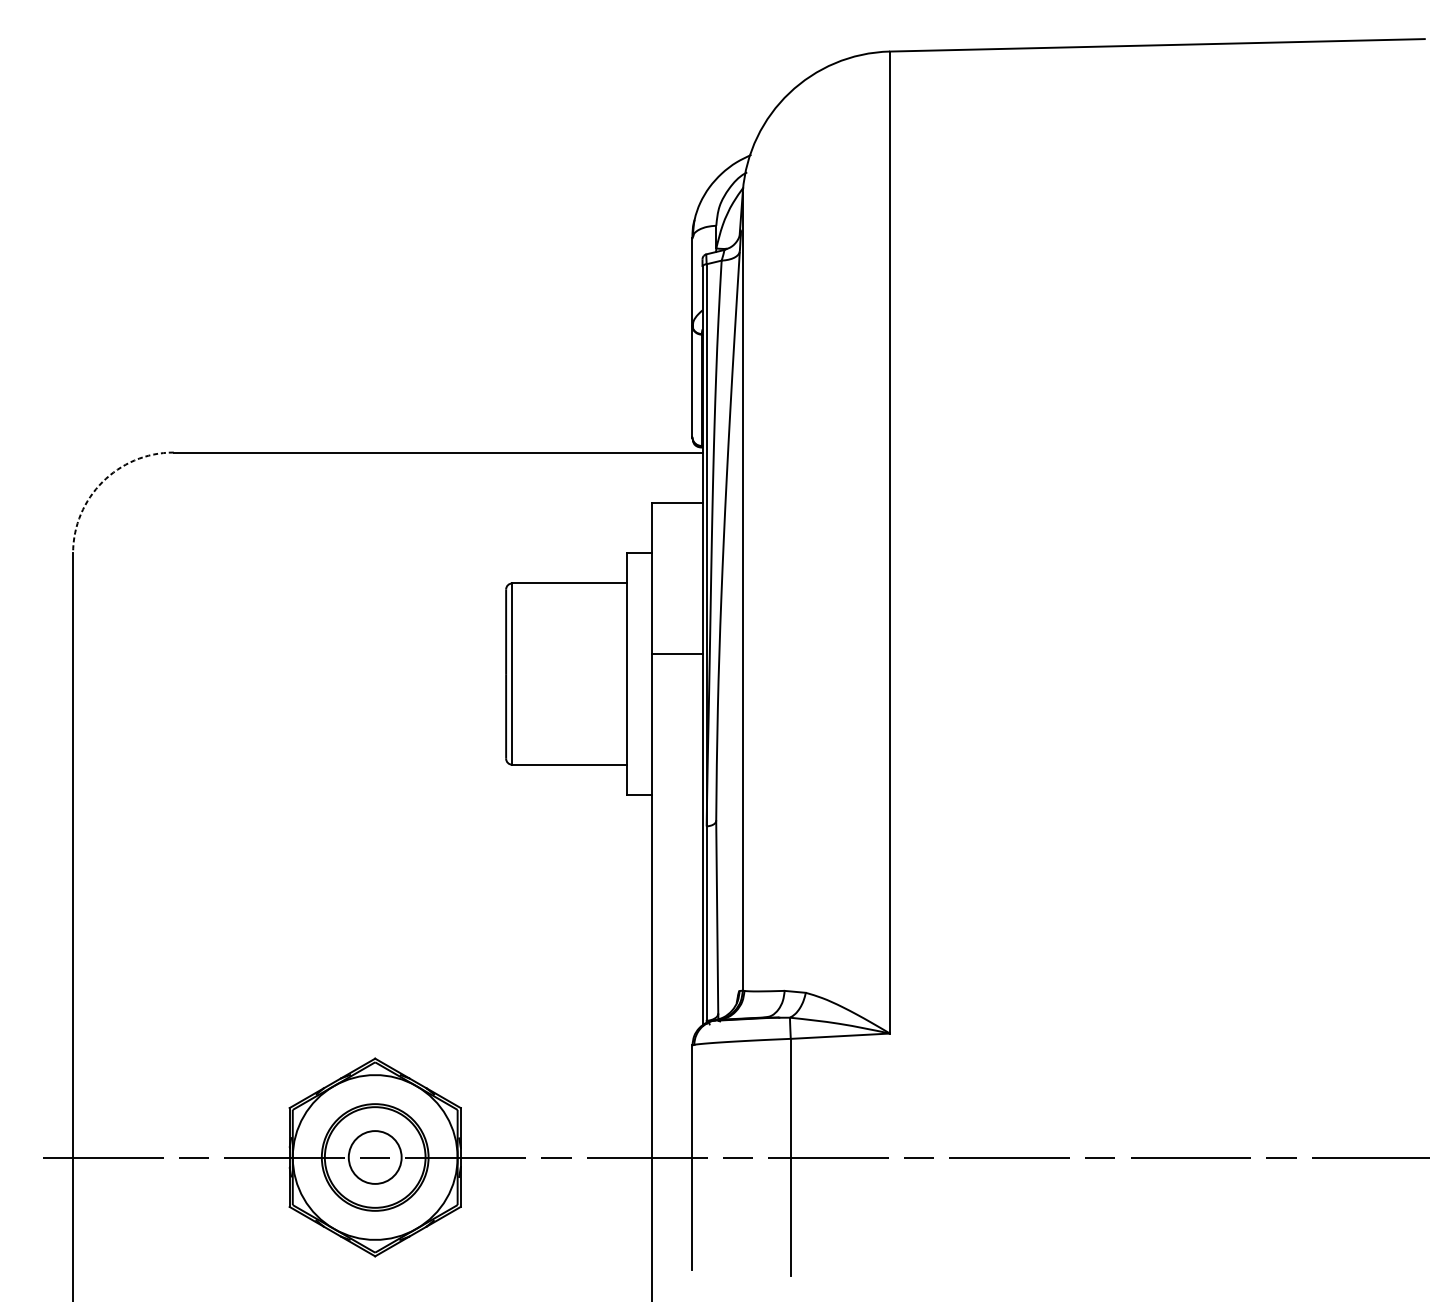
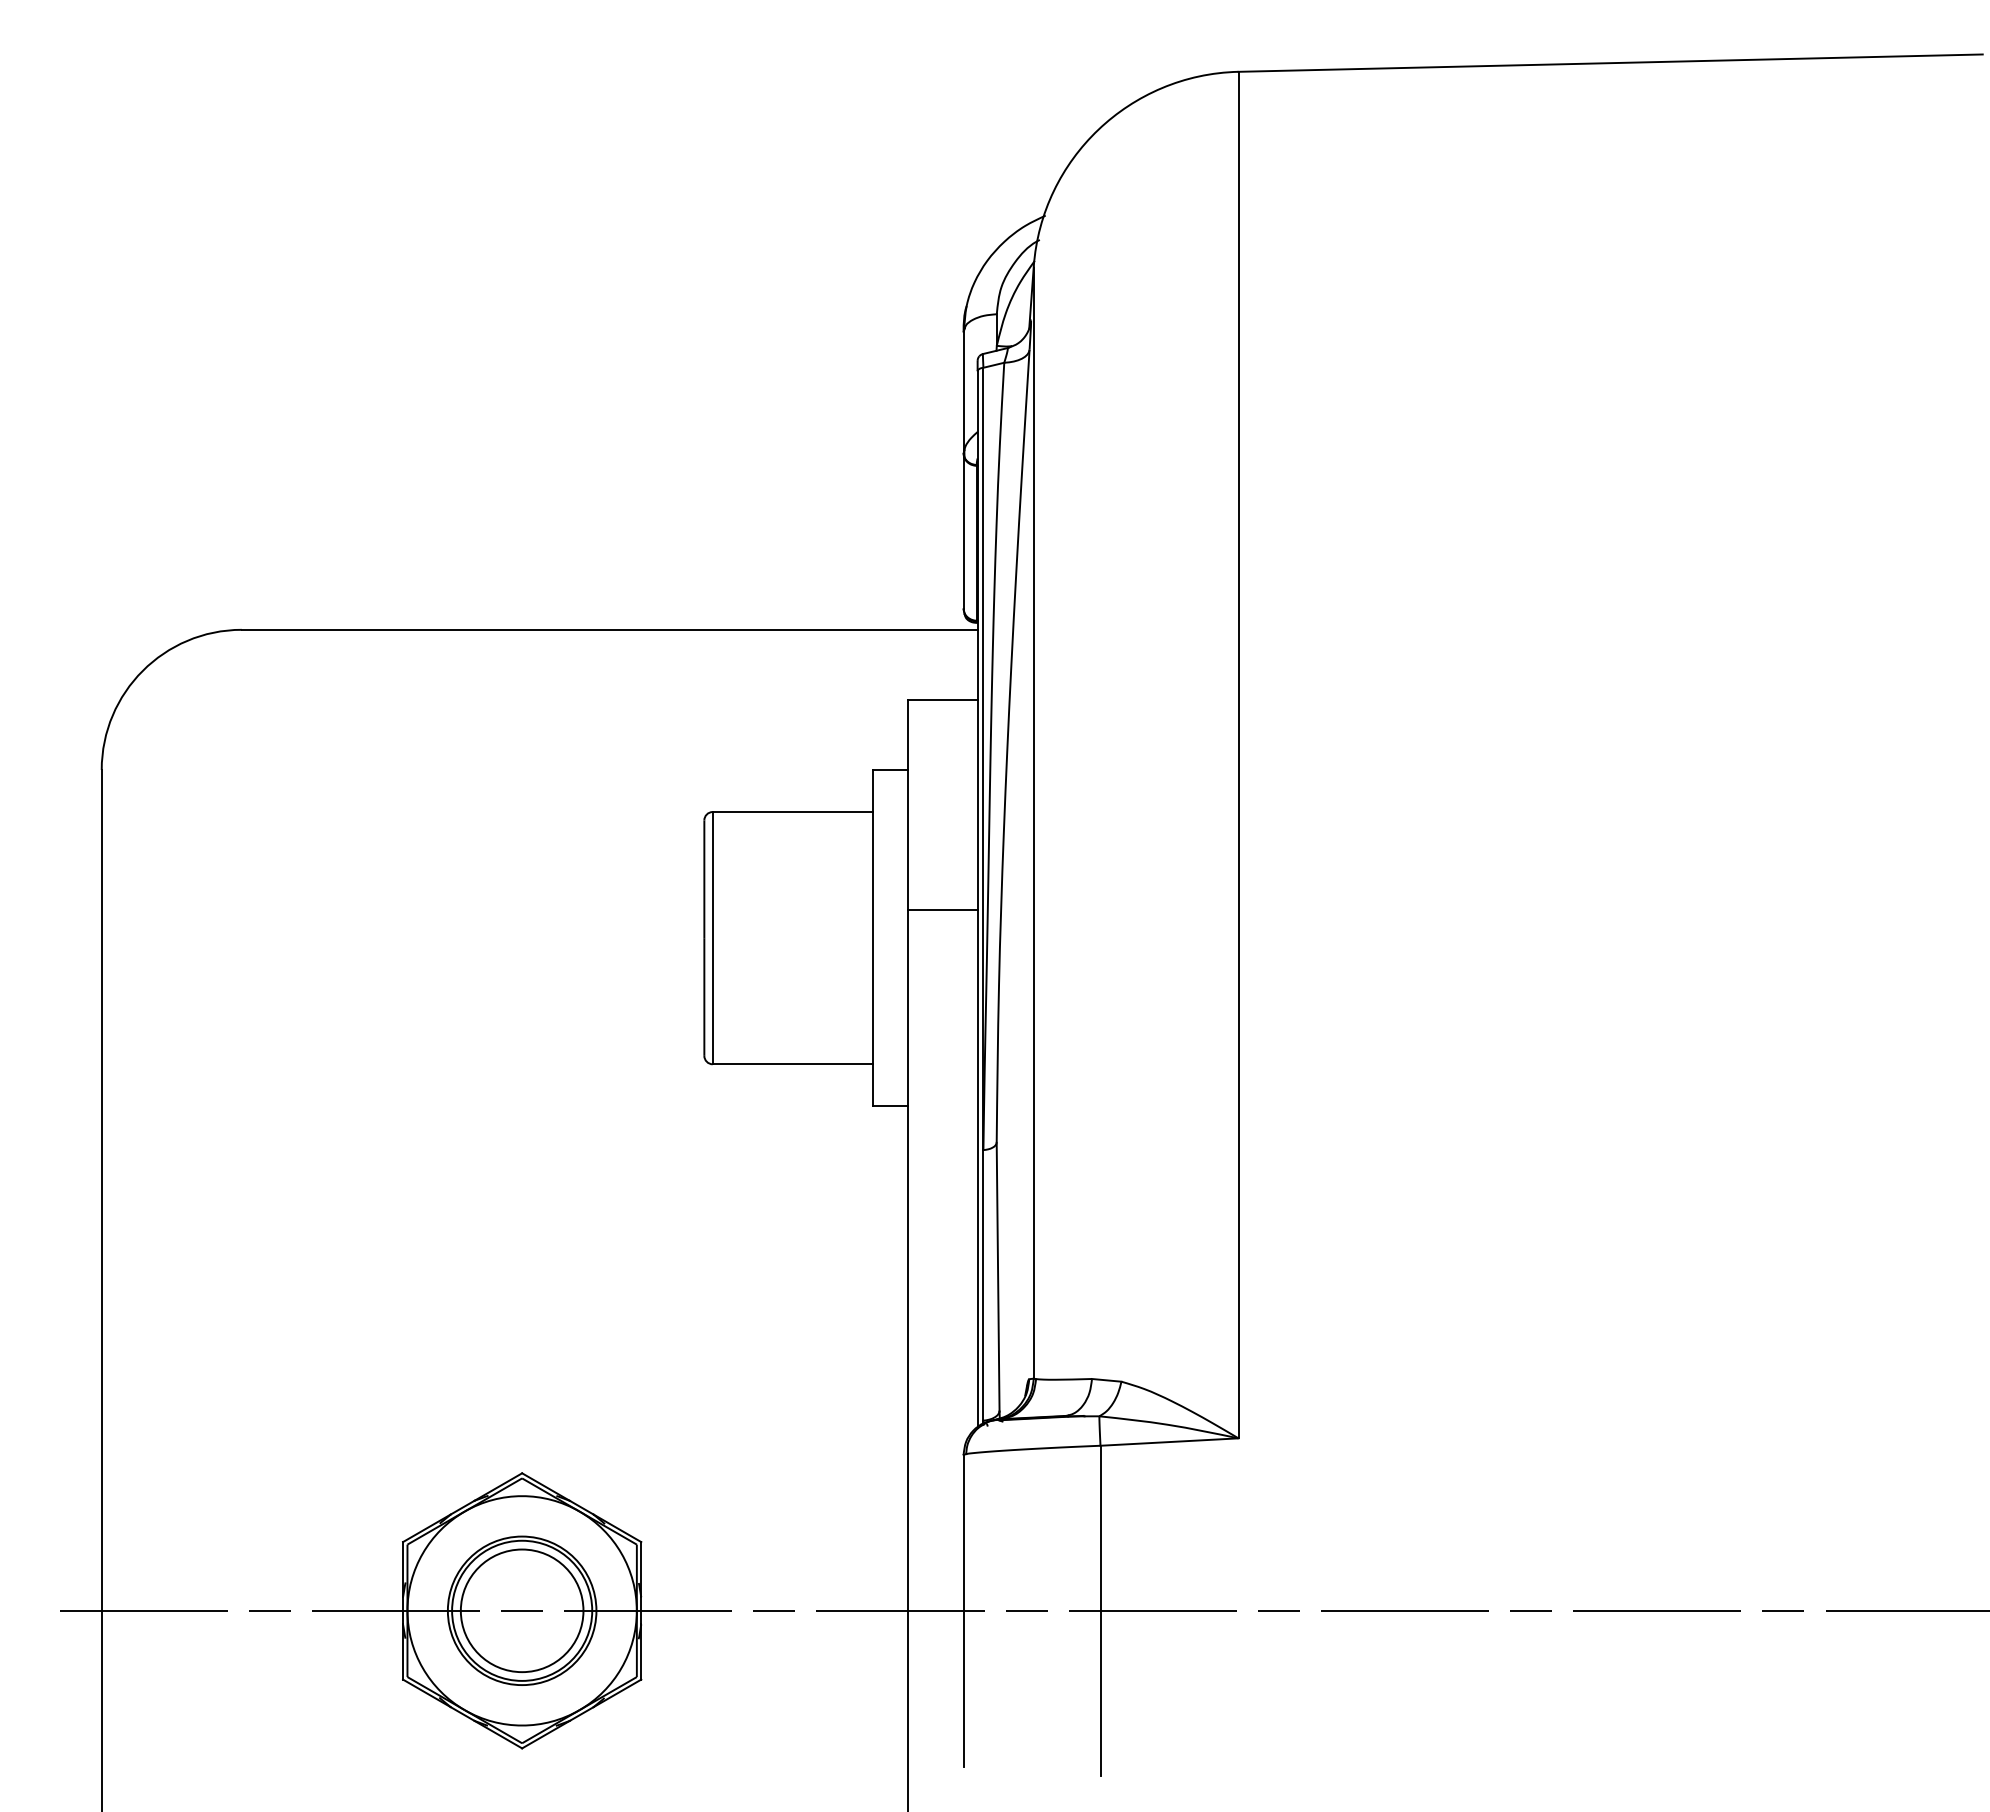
arc: (102, 481) -> (142, 670), dashed -> solid
circle: (374, 1157) -> (521, 1610), size x1.67

